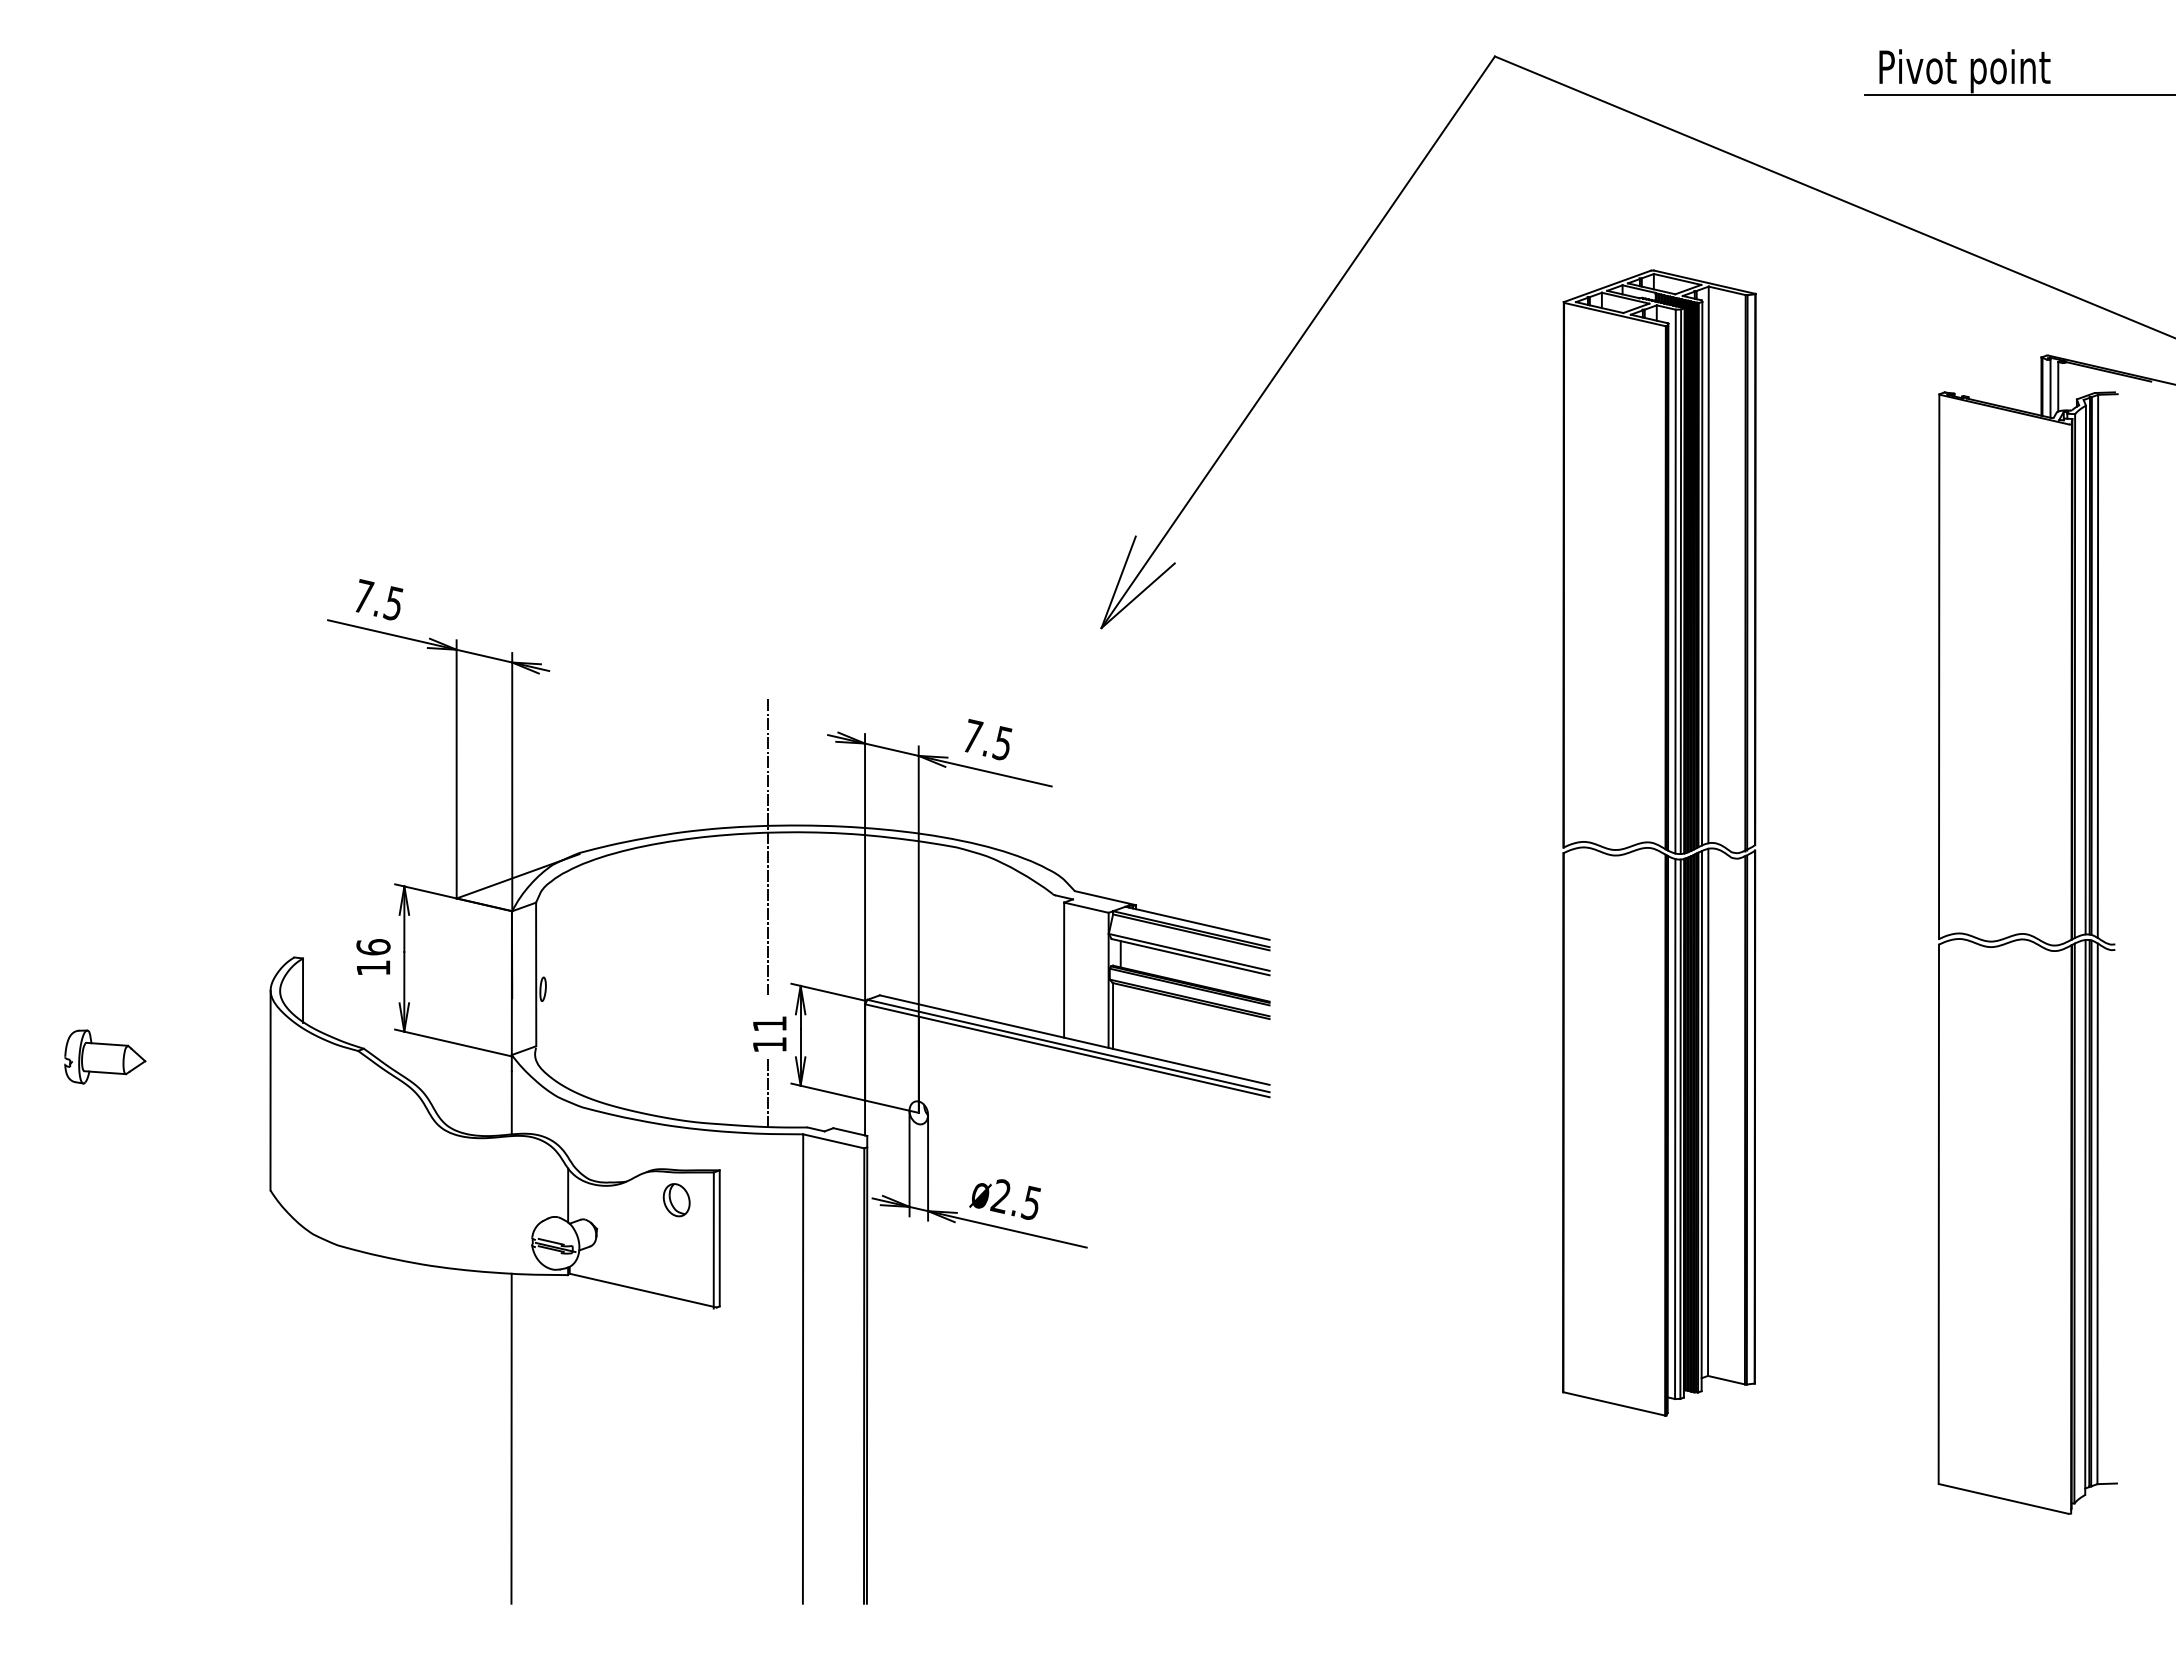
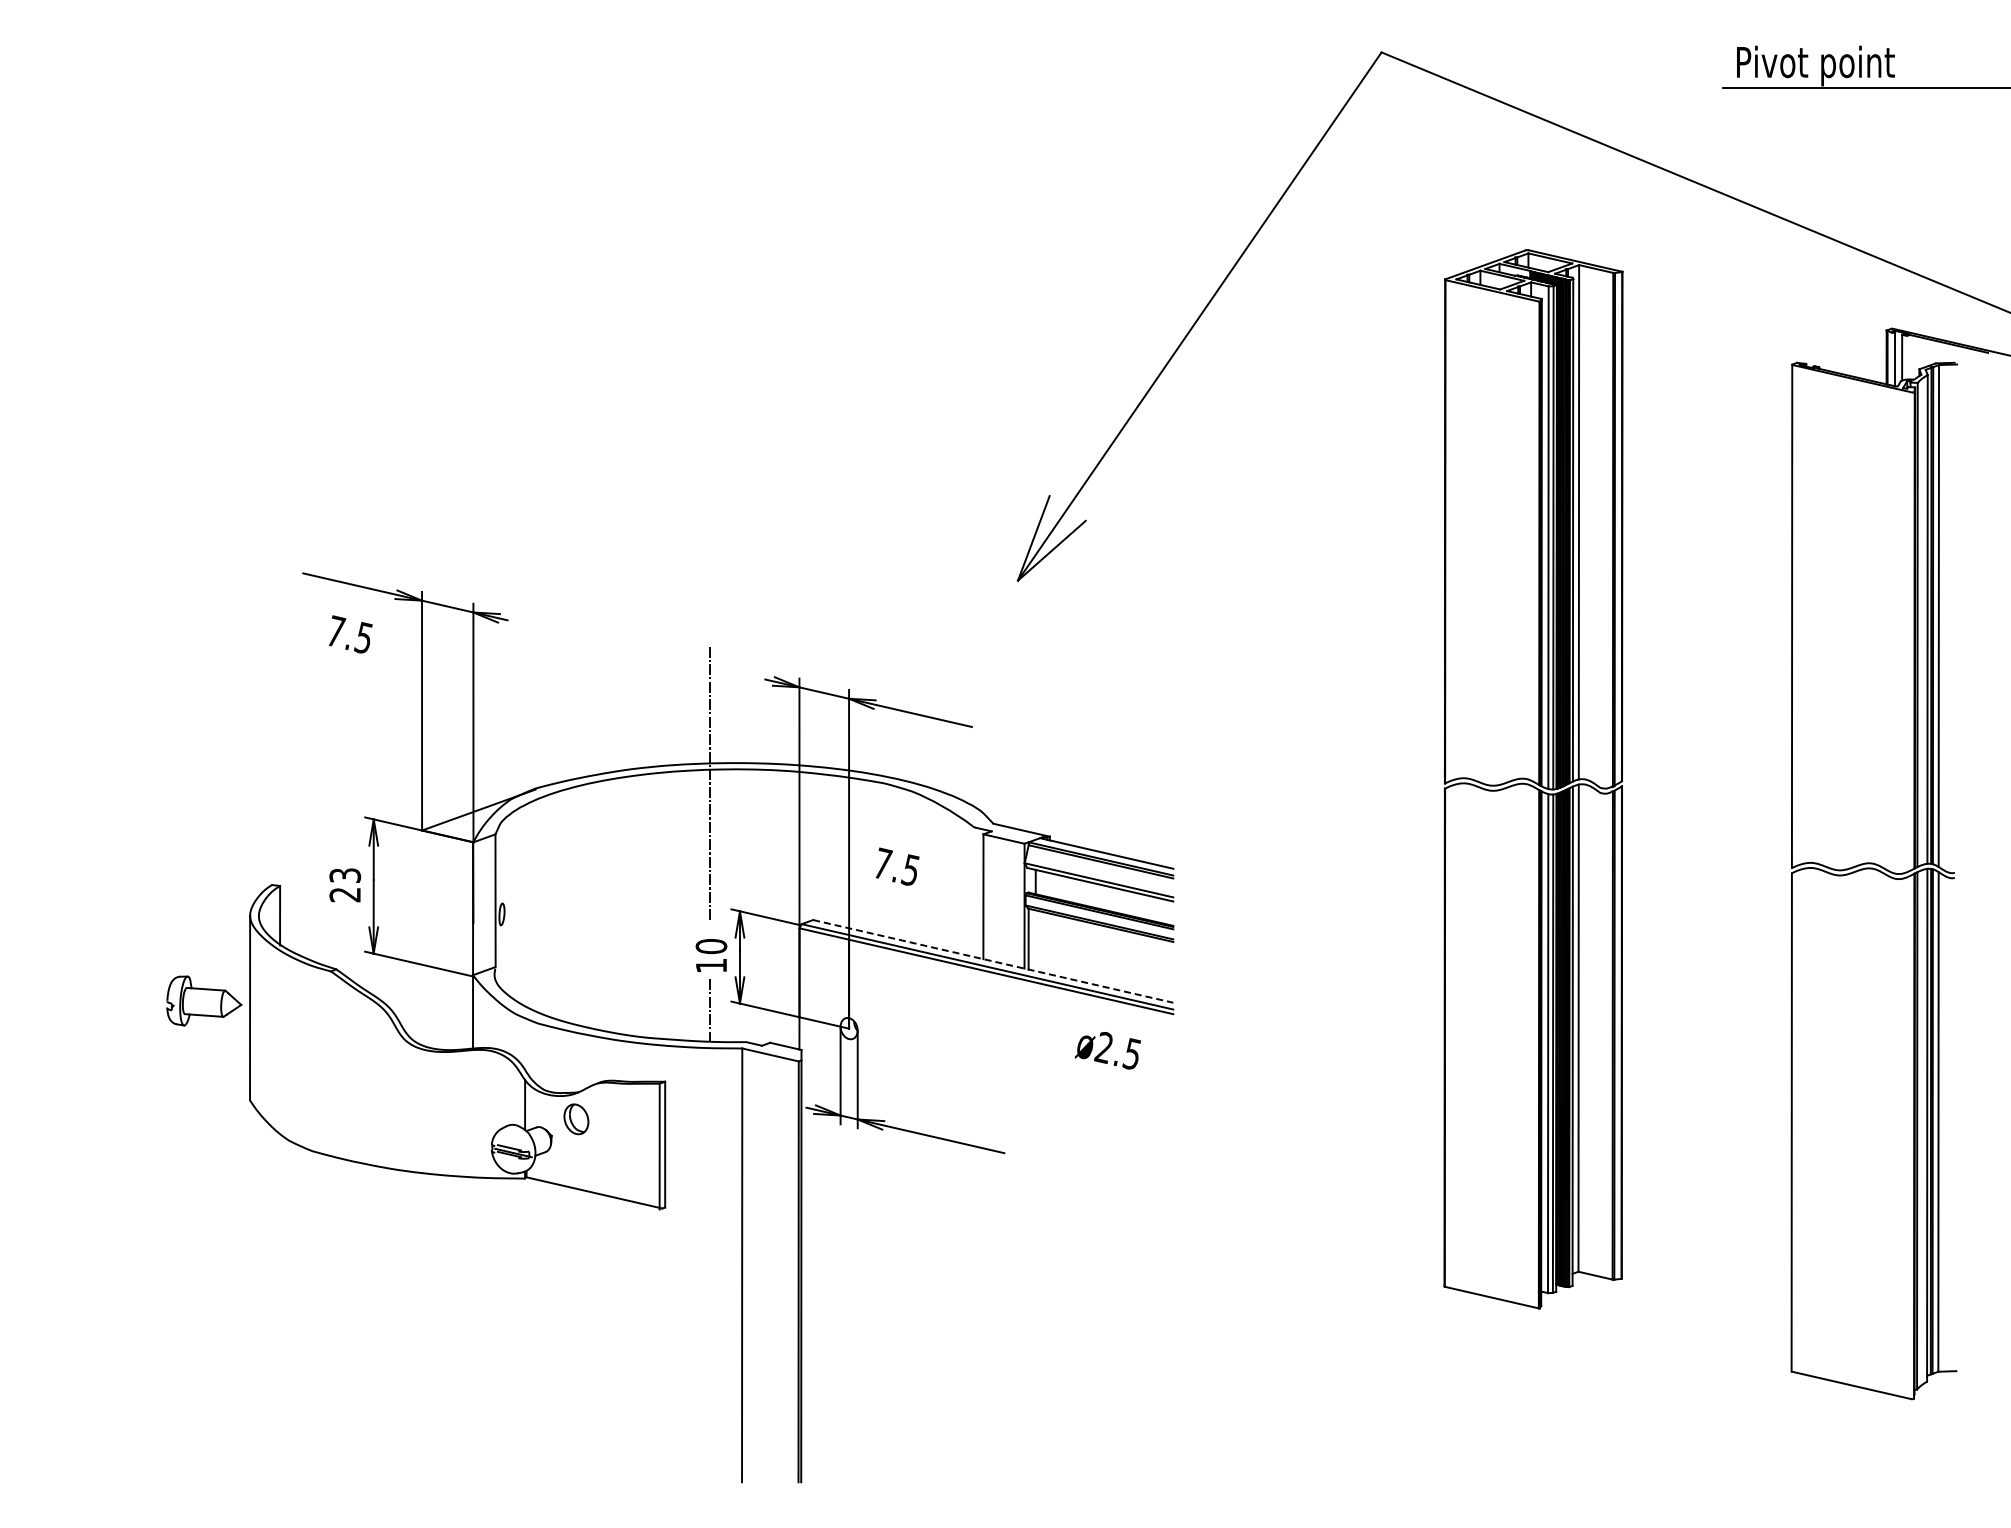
text: (379, 599) -> (350, 634), moved
text: (988, 739) -> (897, 866), moved
text: (373, 957) -> (345, 885), 16 -> 23
text: (769, 1023) -> (711, 946), 11 -> 10
line: (1075, 1040) -> (993, 961), solid -> dashed
part: (105, 1056) -> (204, 1000), moved
text: (1004, 1199) -> (1107, 1050), moved
part: (676, 1200) -> (576, 1119), moved
line: (511, 1438) -> (472, 1329), removed

